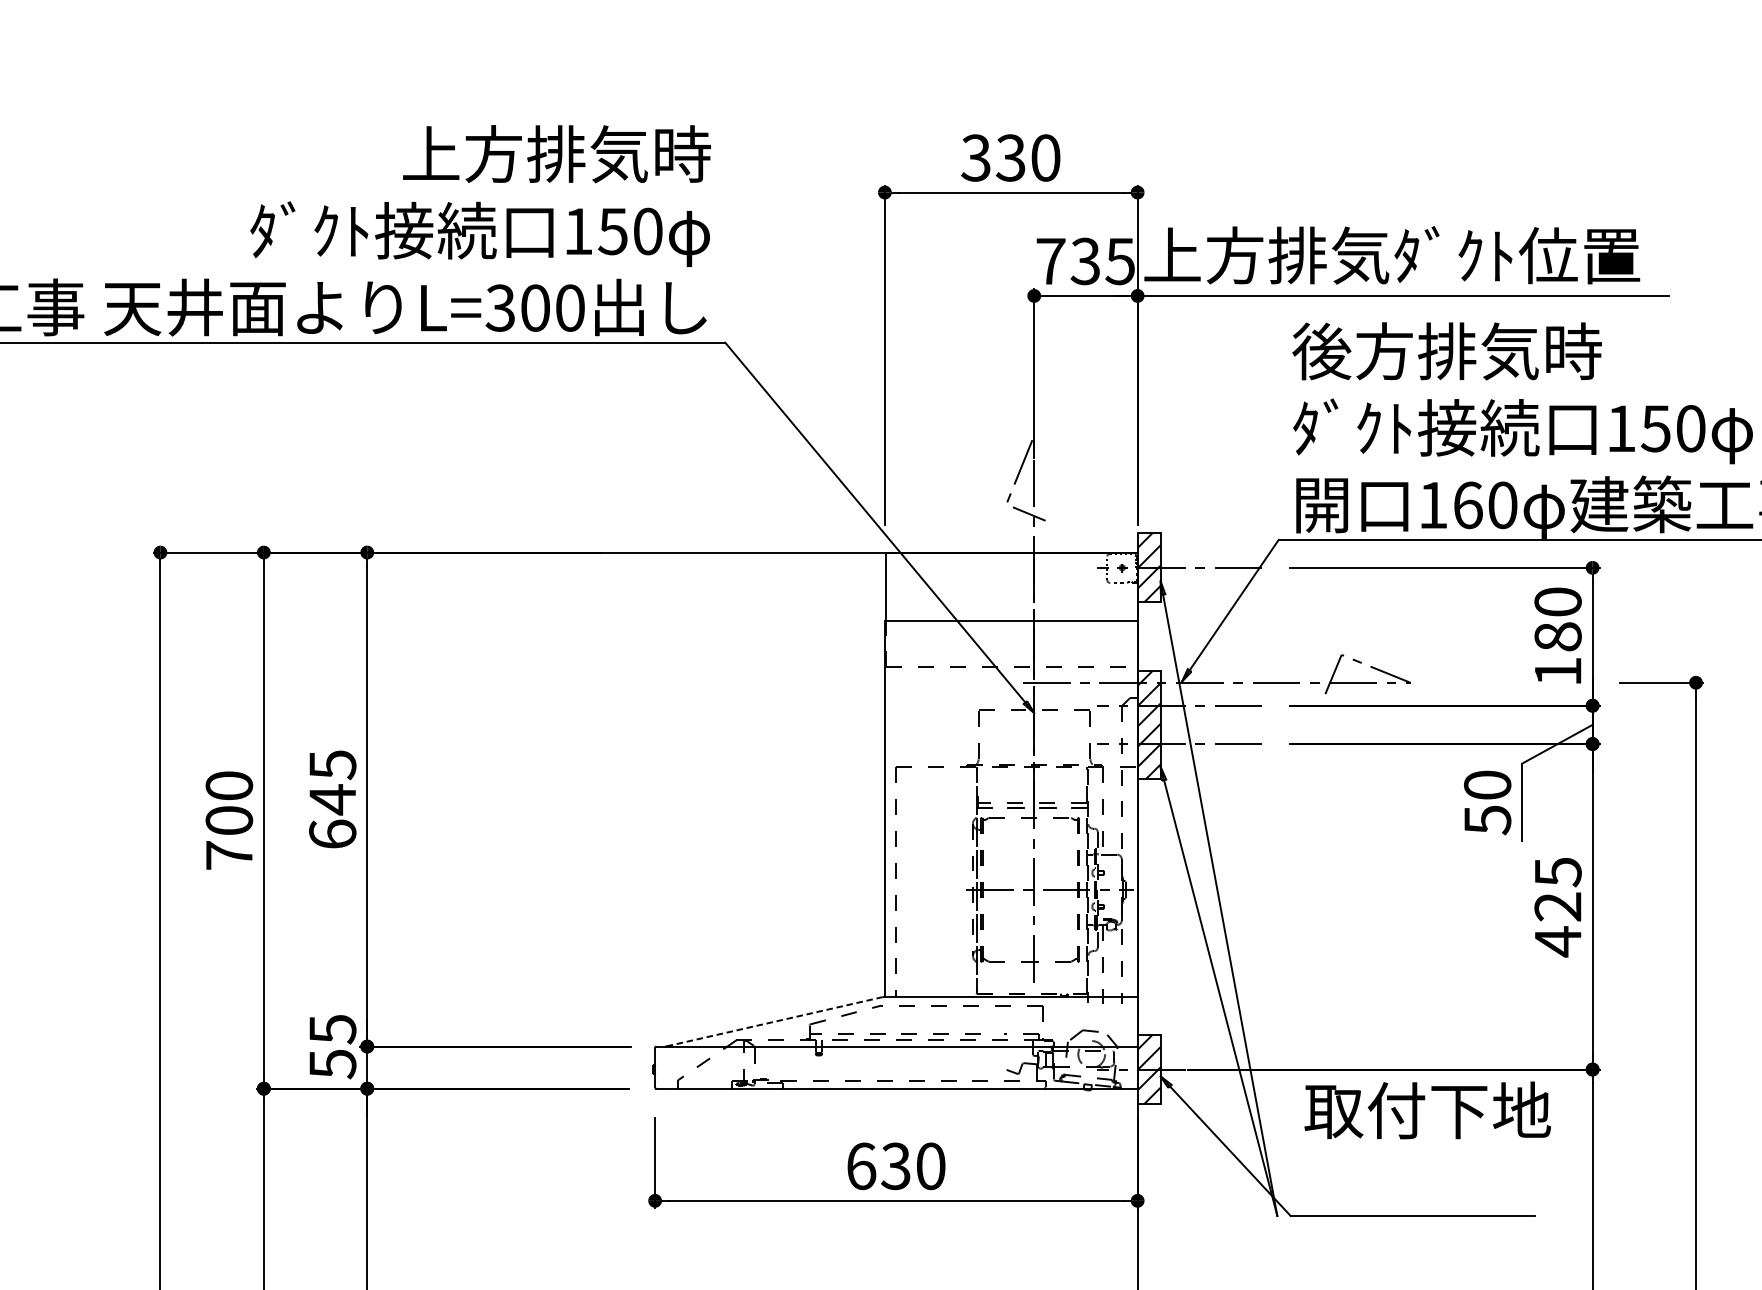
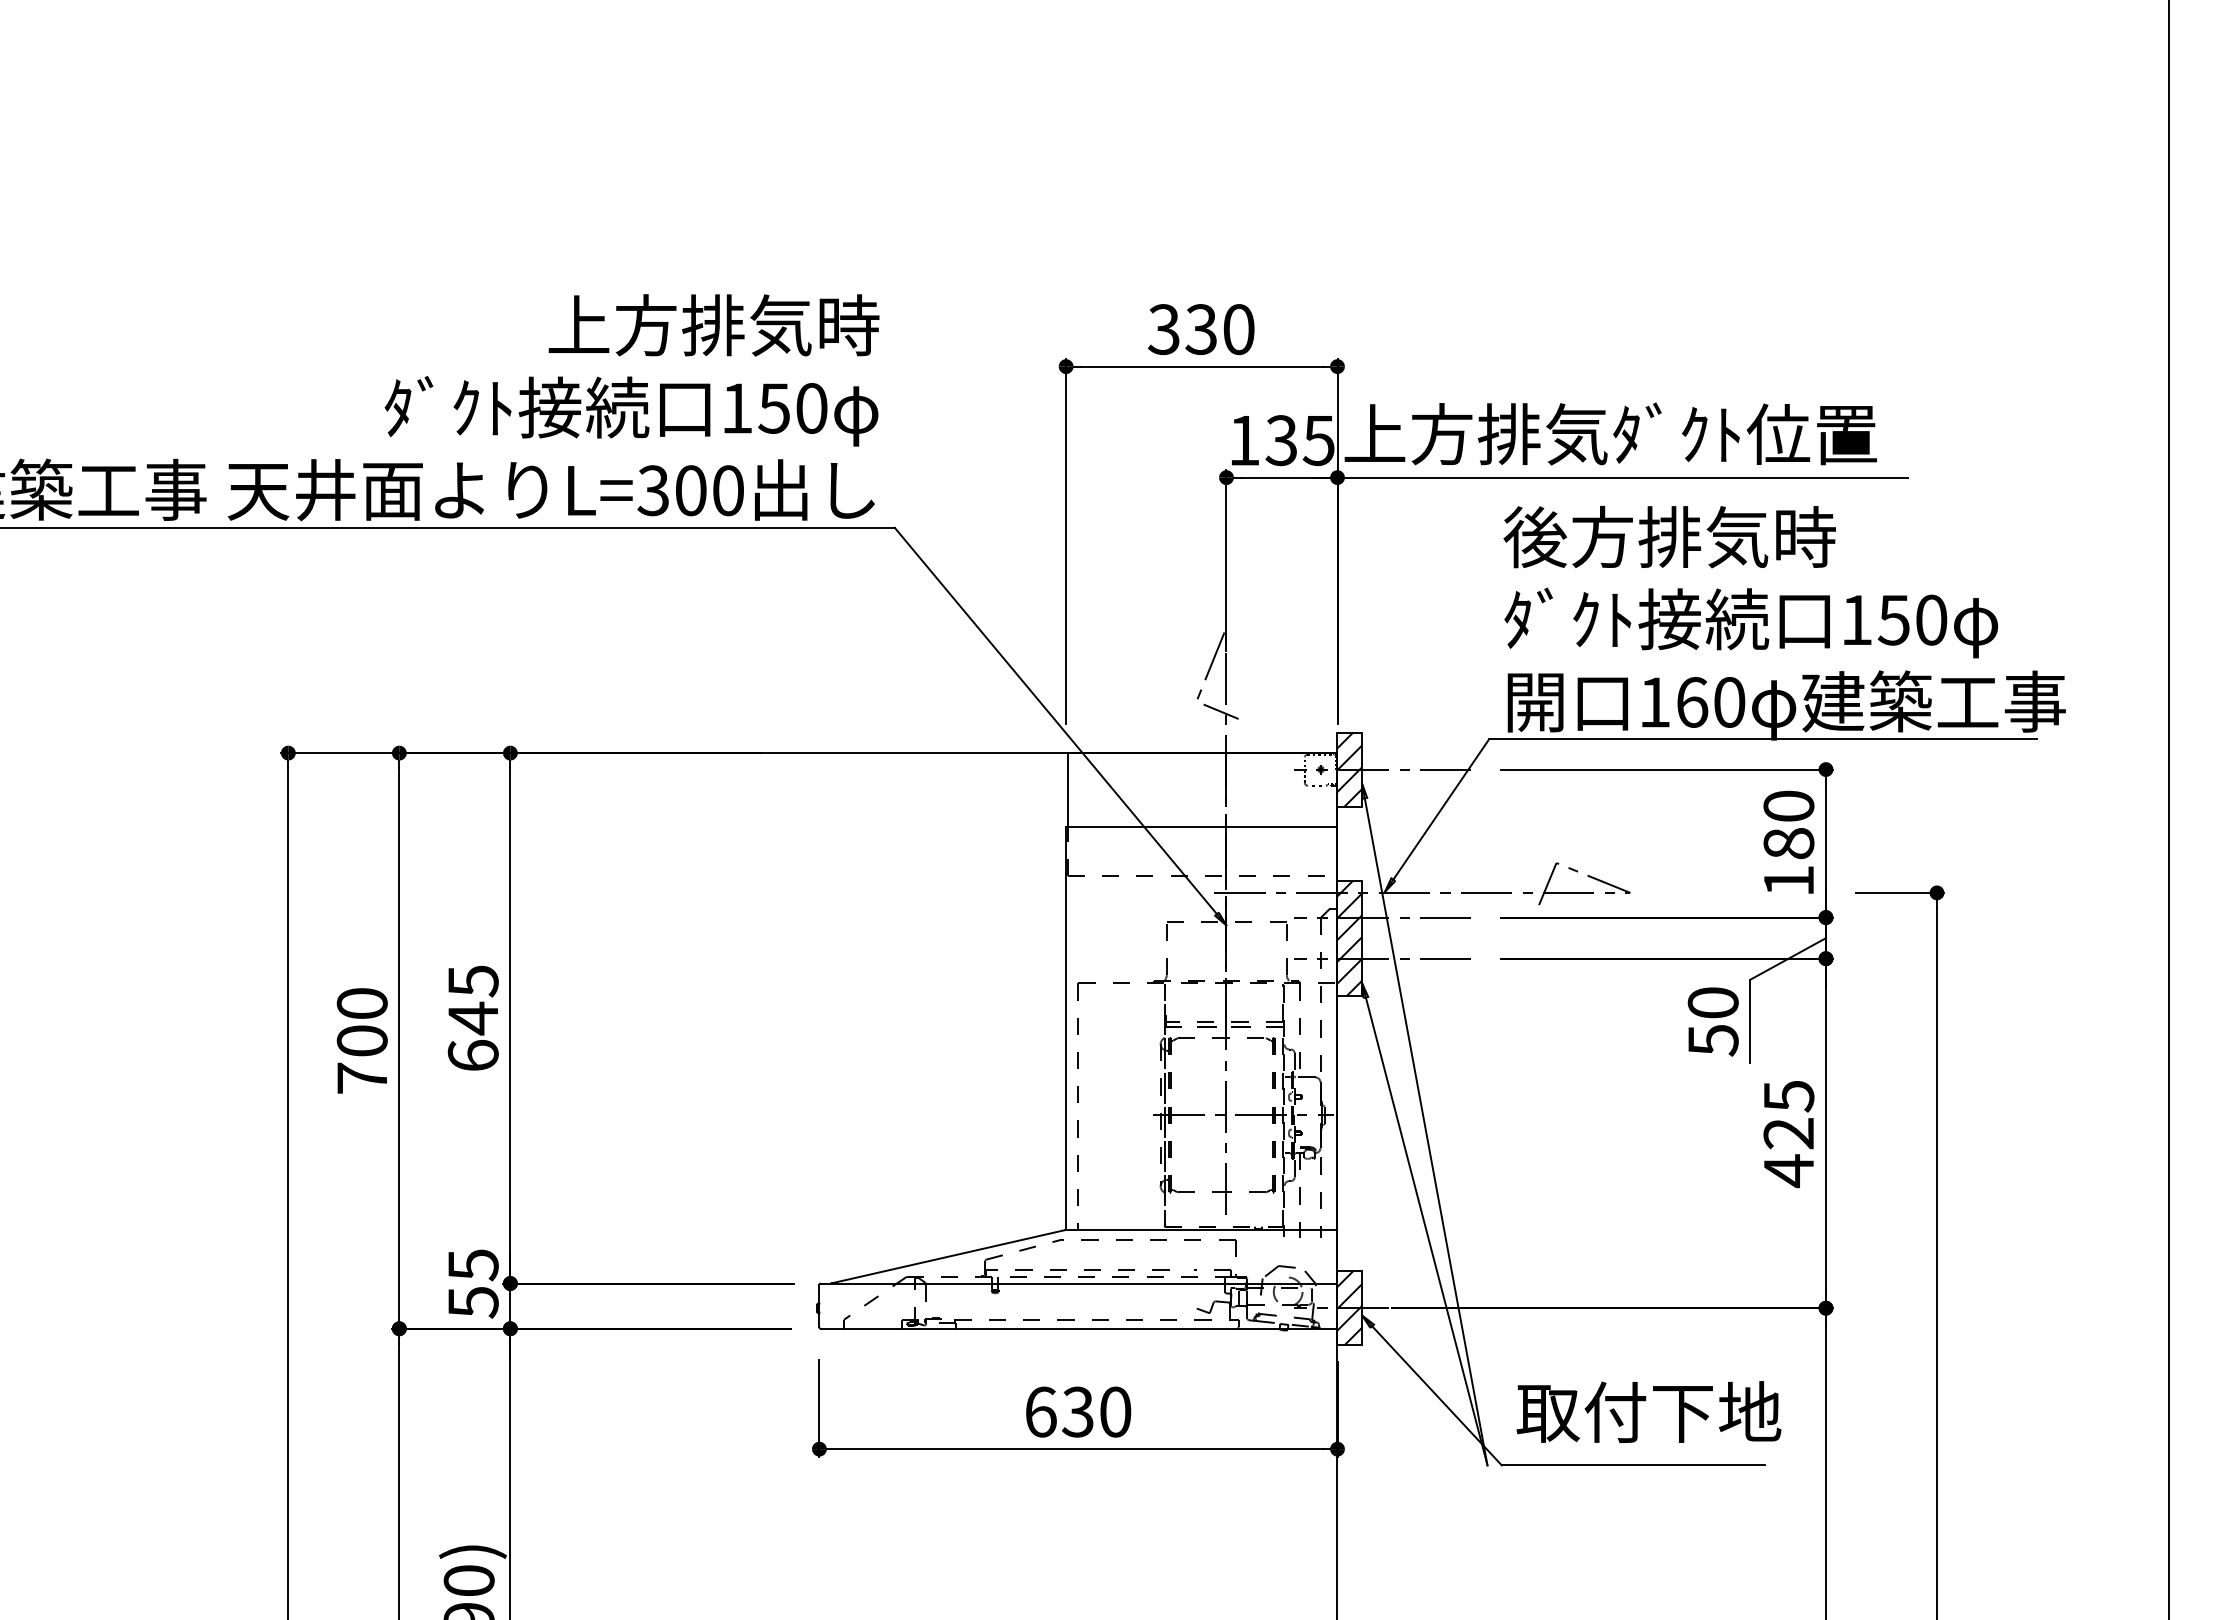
text: (1051, 261) -> (1244, 440), 735 -> 135
line: (775, 1021) -> (948, 1256), dashed -> solid
text: (1427, 1109) -> (1648, 1411), moved

